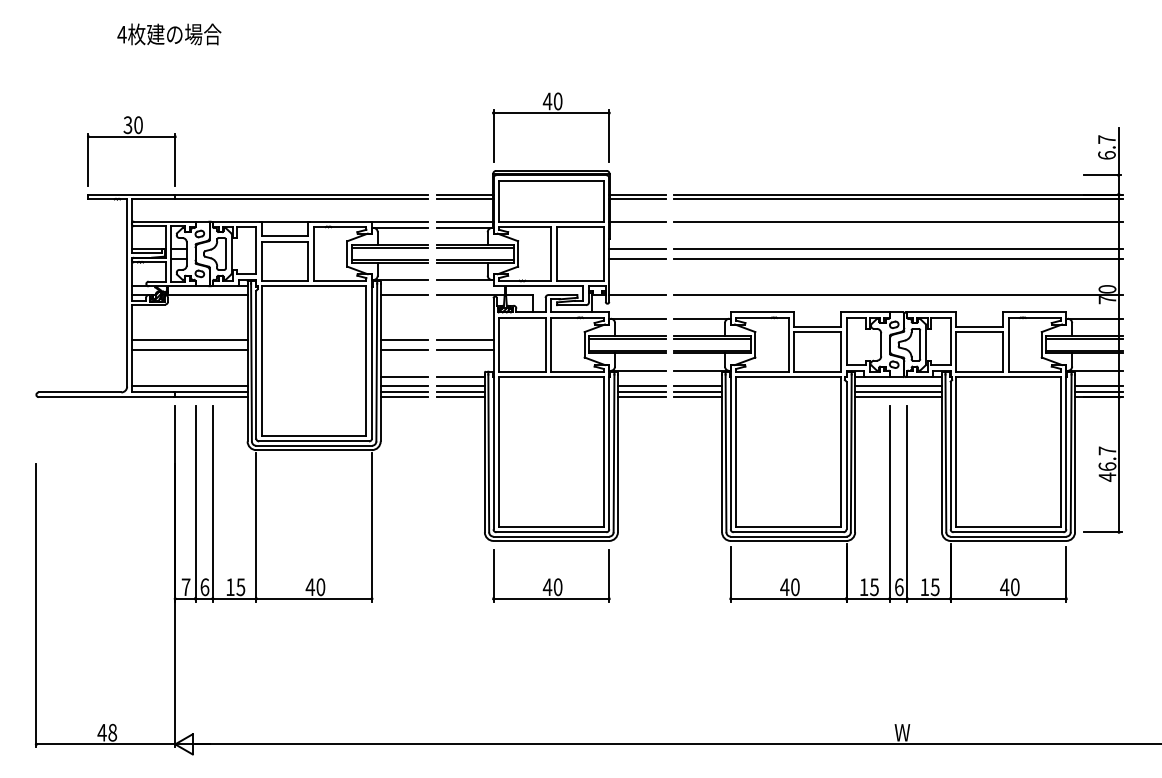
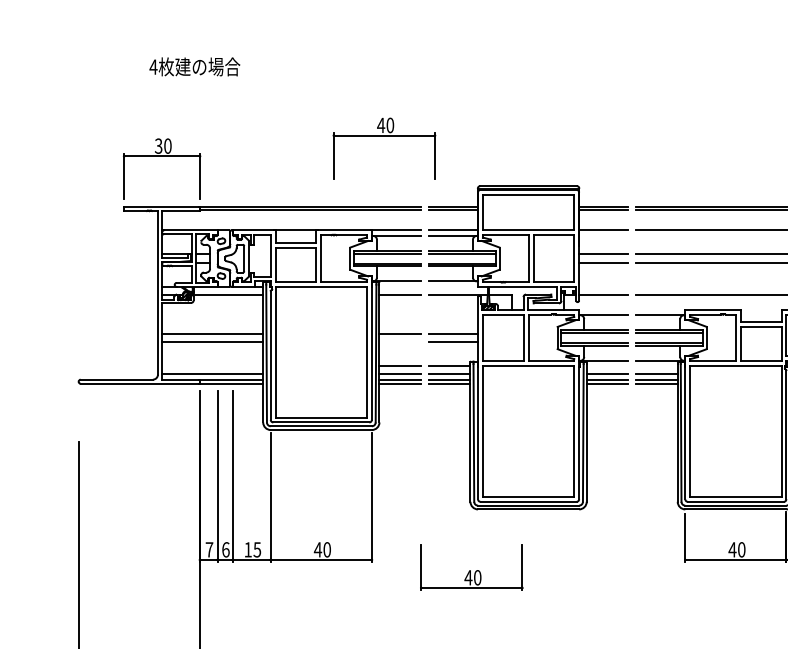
part: (551, 113) -> (384, 135), moved
line: (404, 349) -> (400, 342), removed
part: (551, 575) -> (471, 567), moved

